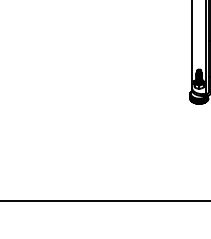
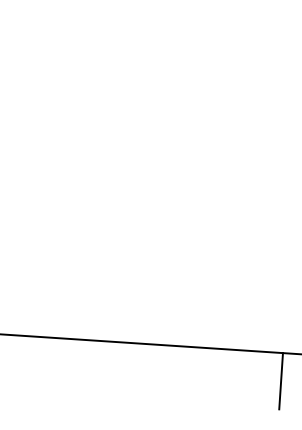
line: (147, 216) -> (281, 382), added

